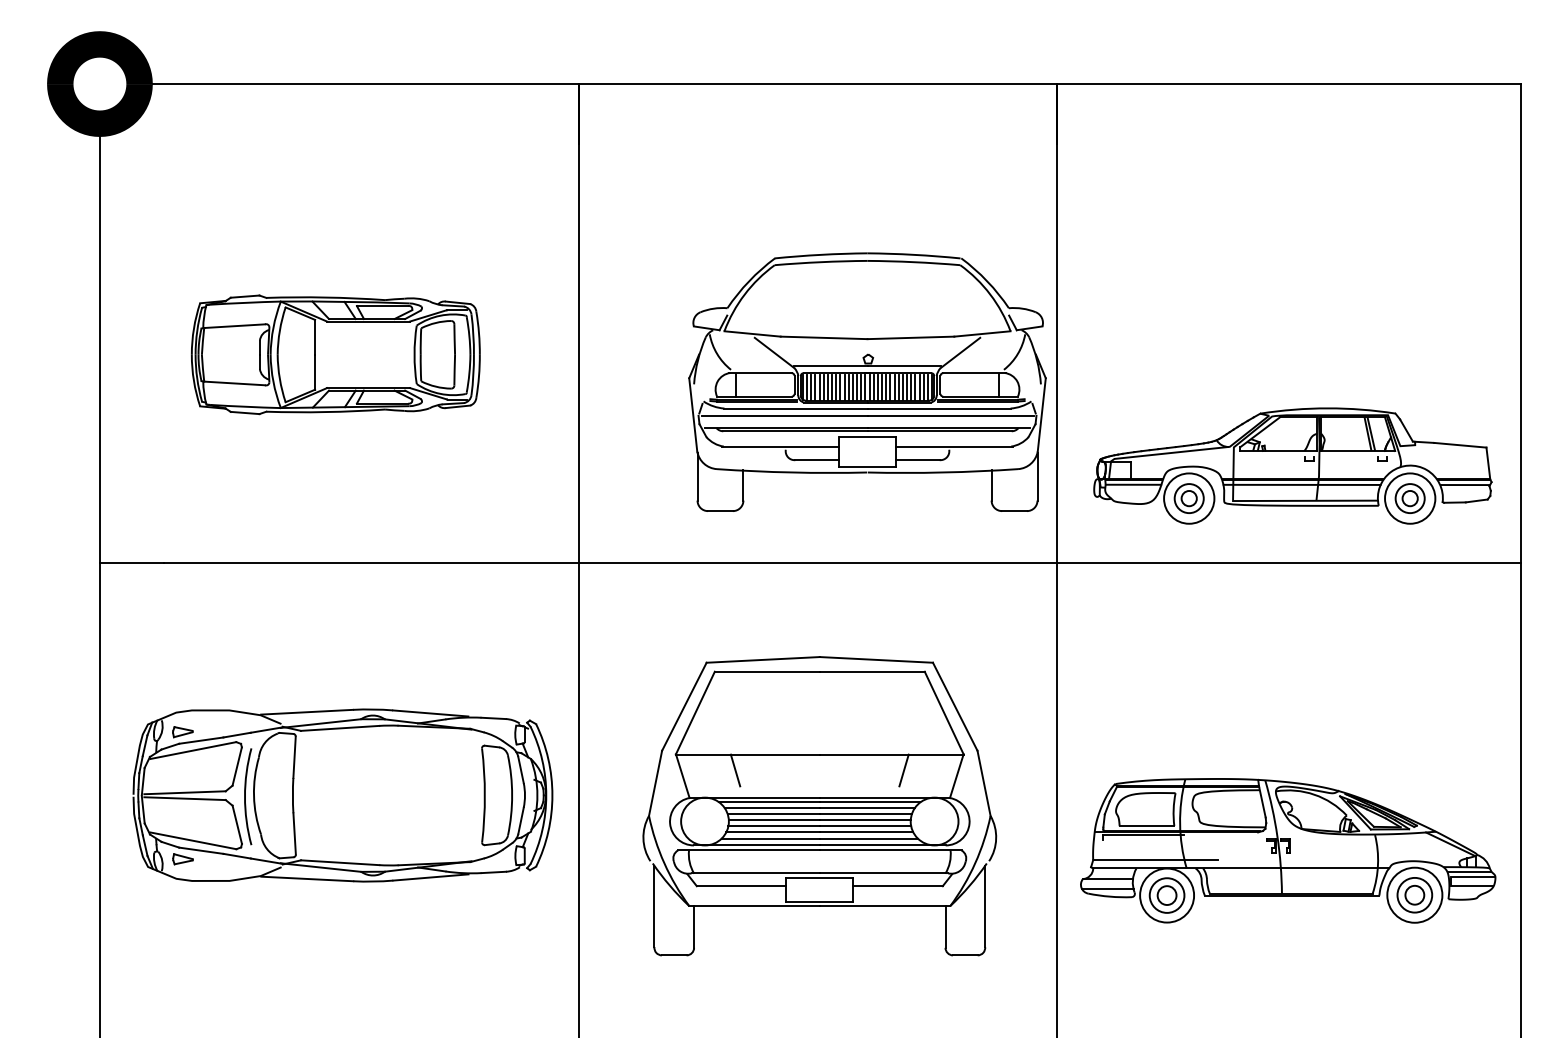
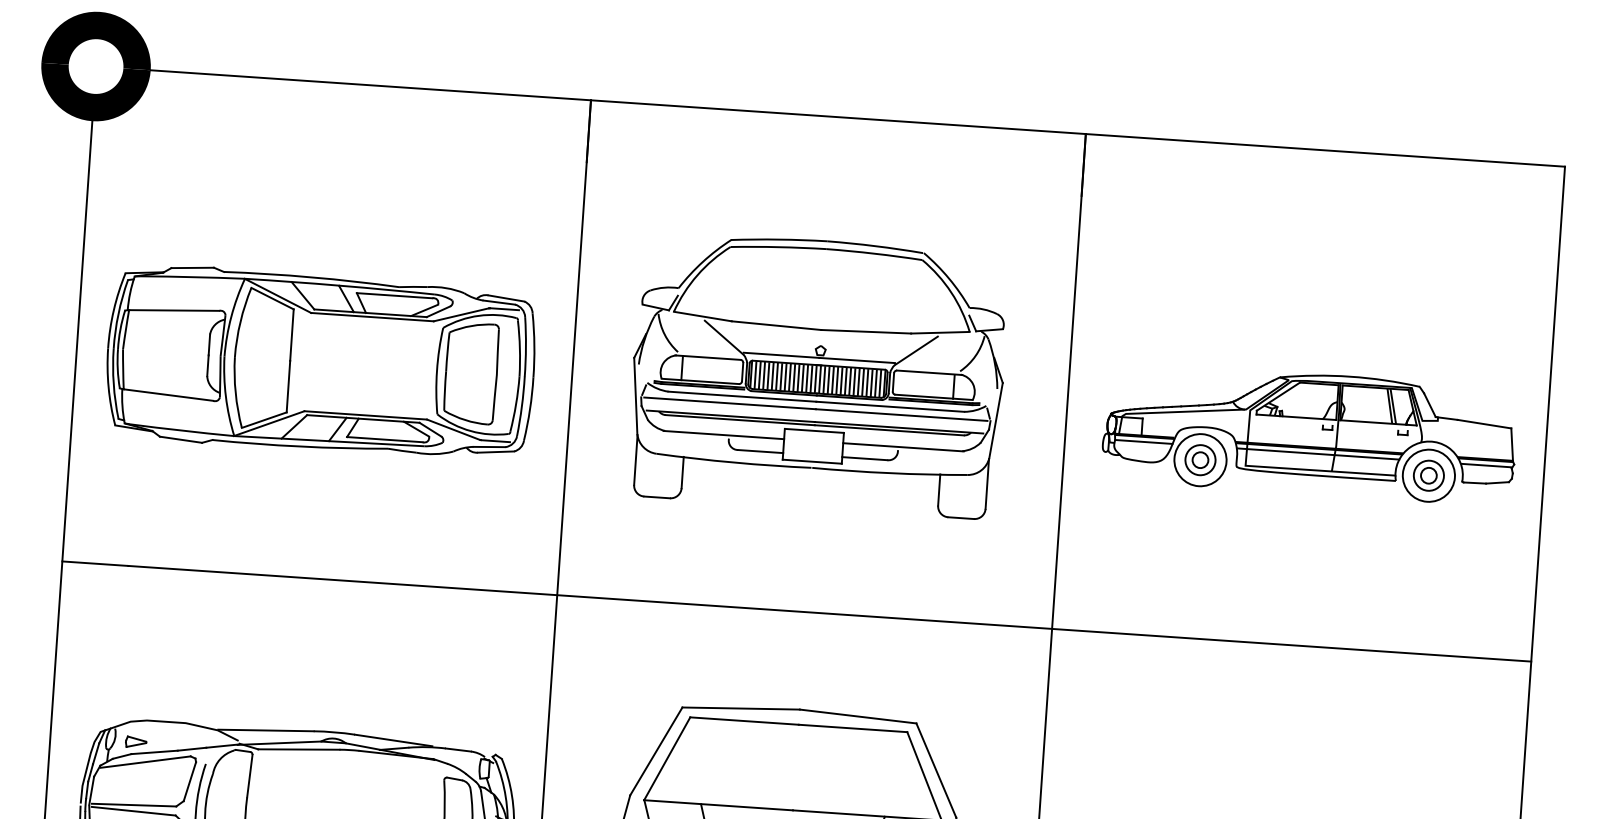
part: (335, 354) -> (320, 362), size x1.43
part: (867, 381) -> (818, 373), moved
part: (1292, 465) -> (1309, 433), moved

